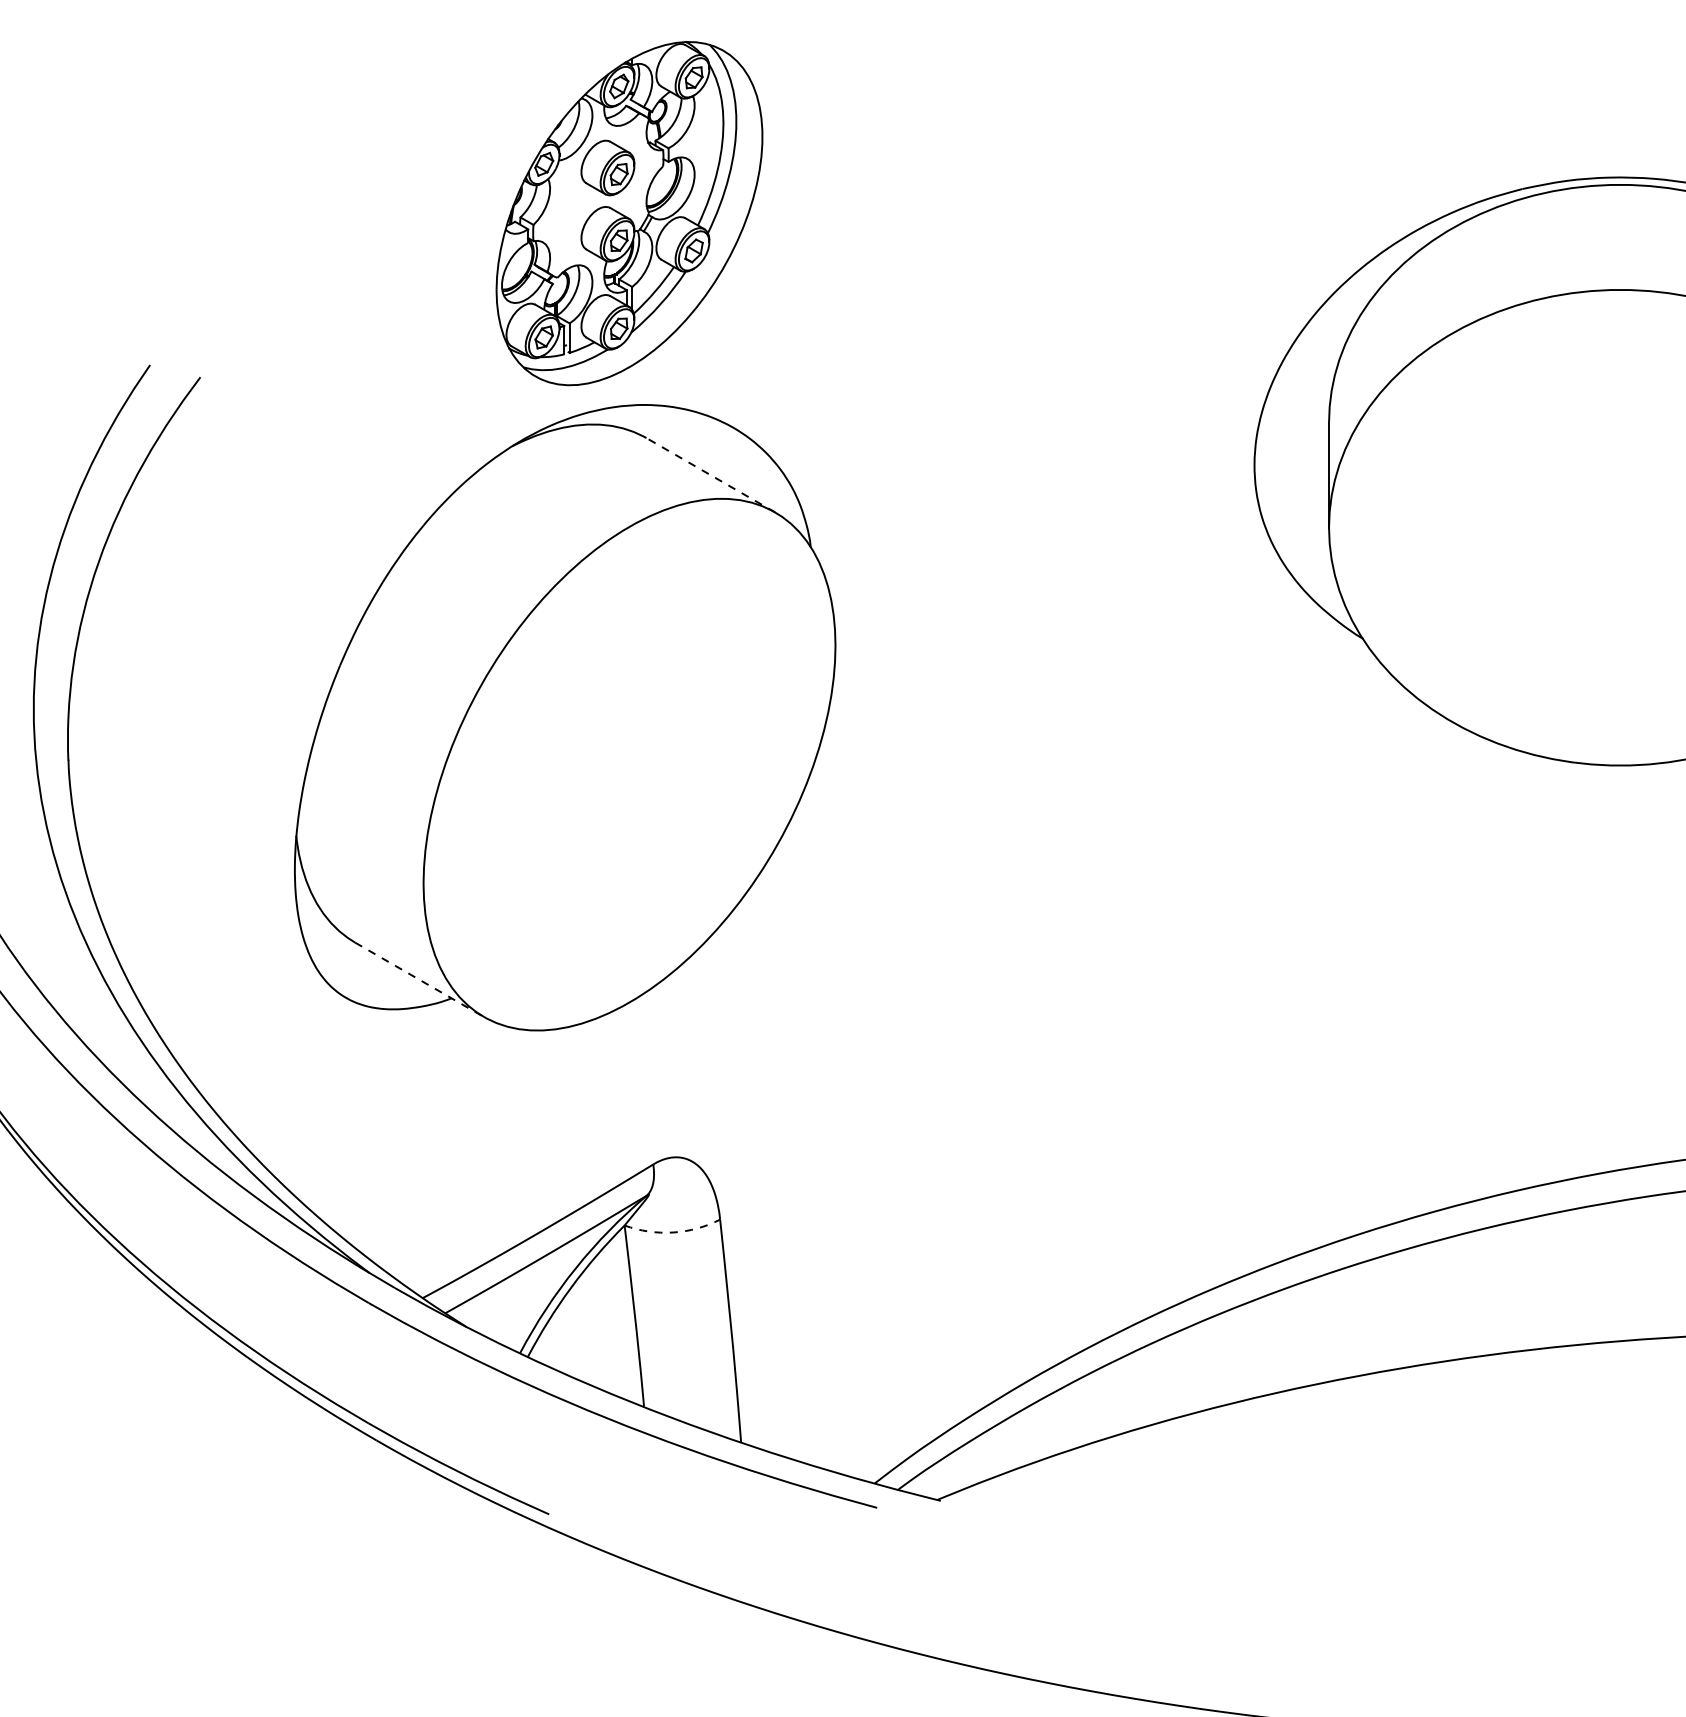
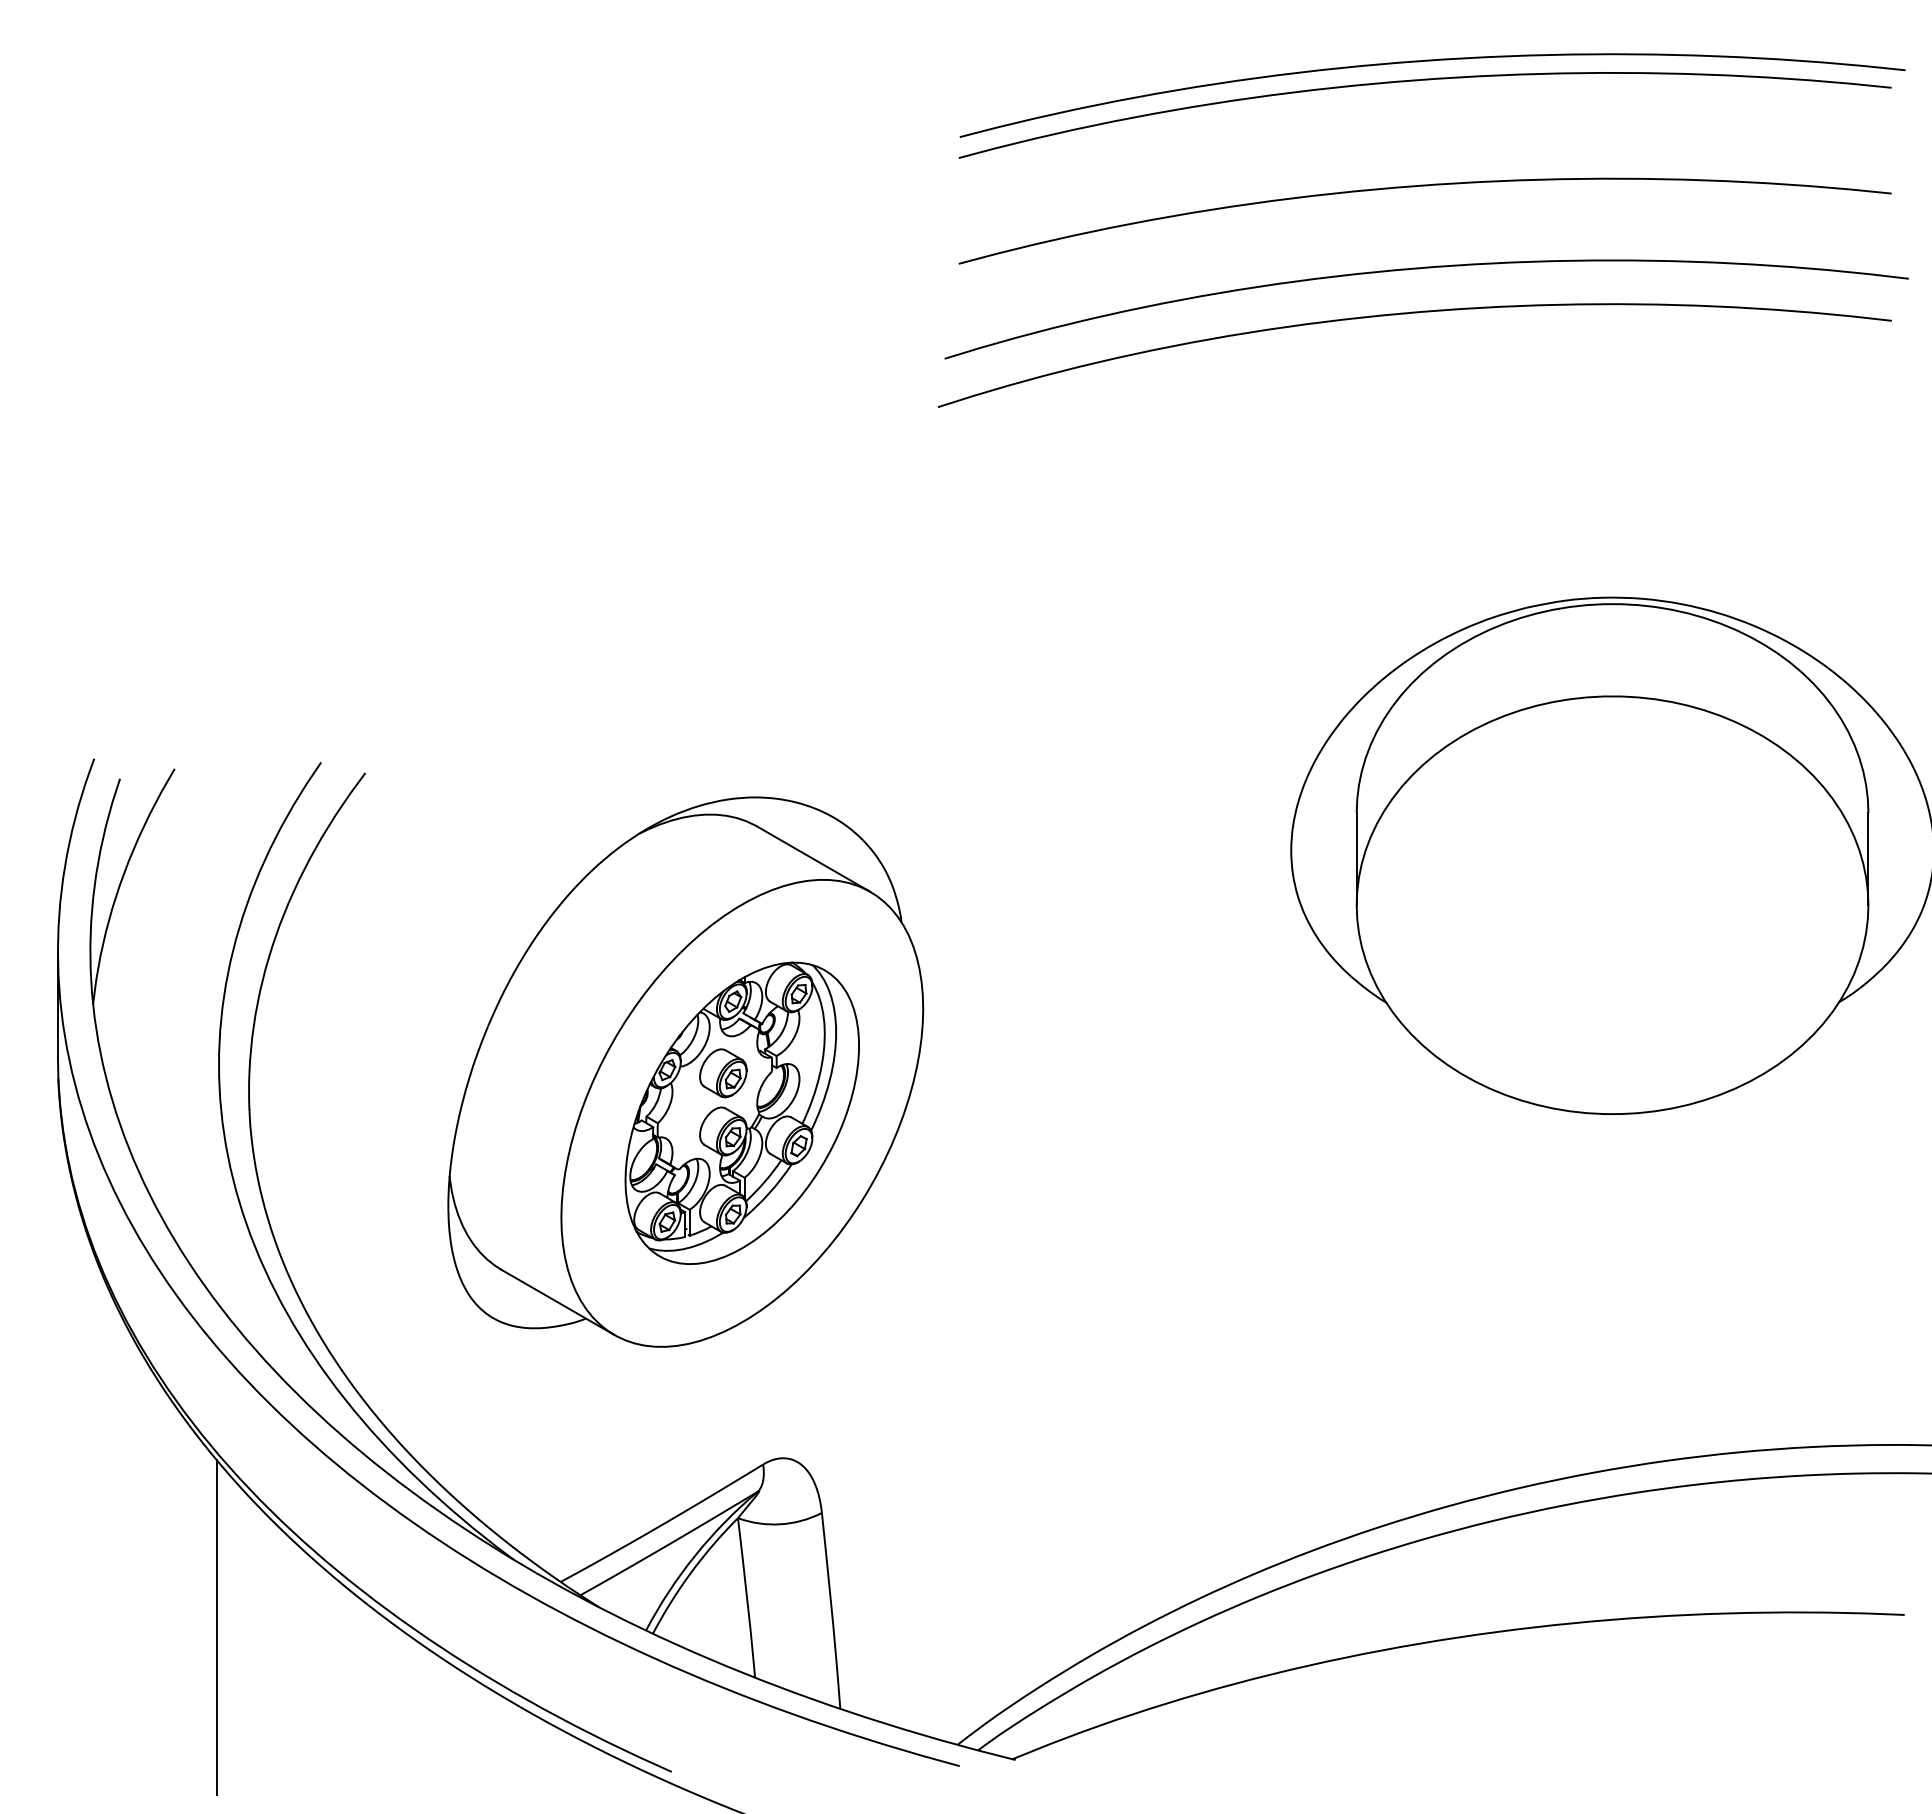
part: (628, 212) -> (741, 1112), moved
line: (710, 474) -> (813, 858), dashed -> solid
line: (420, 979) -> (558, 1302), dashed -> solid
arc: (673, 1232) -> (780, 1524), dashed -> solid
line: (30, 1348) -> (216, 1626), added

